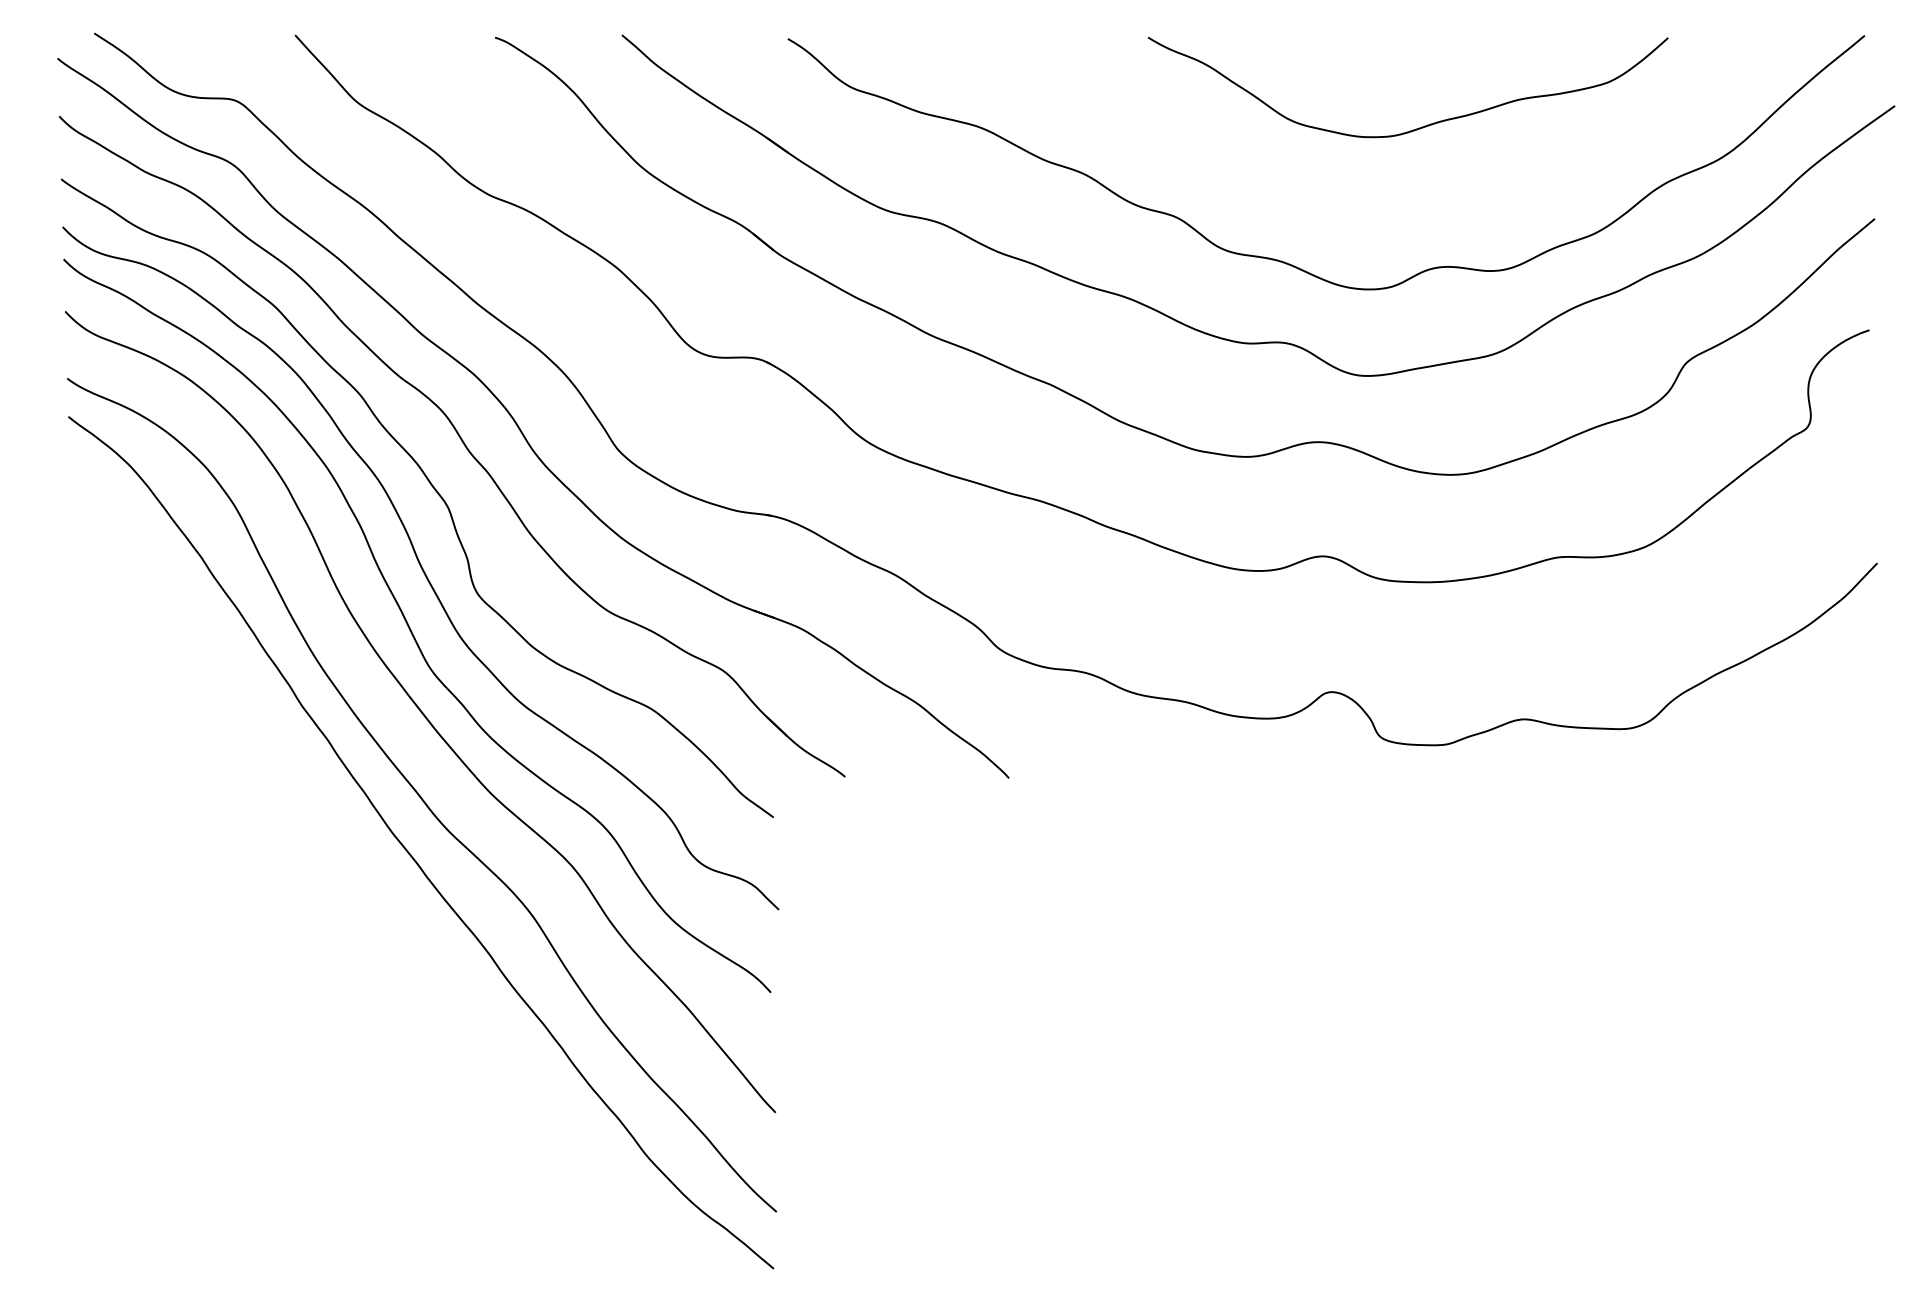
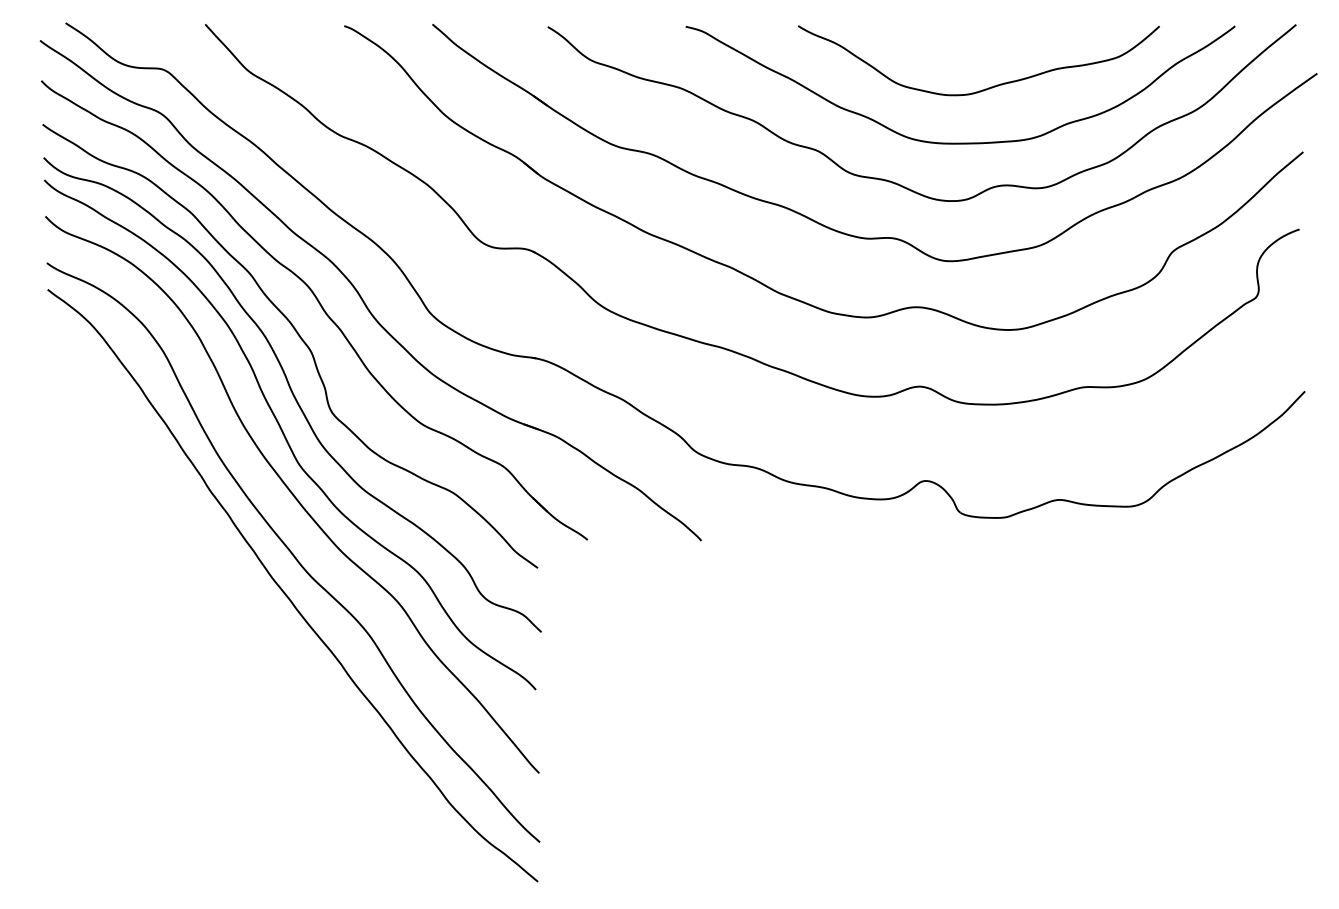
curve: (1381, 205) -> (960, 142), added

